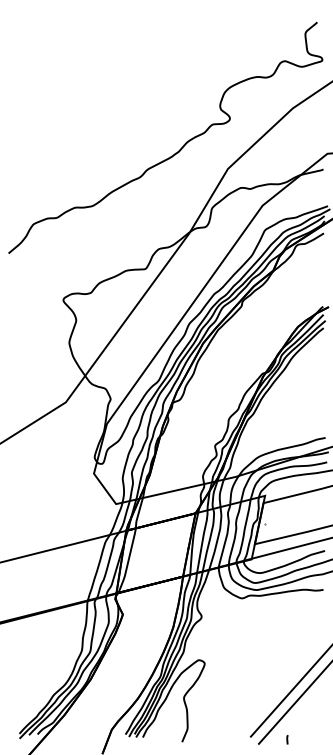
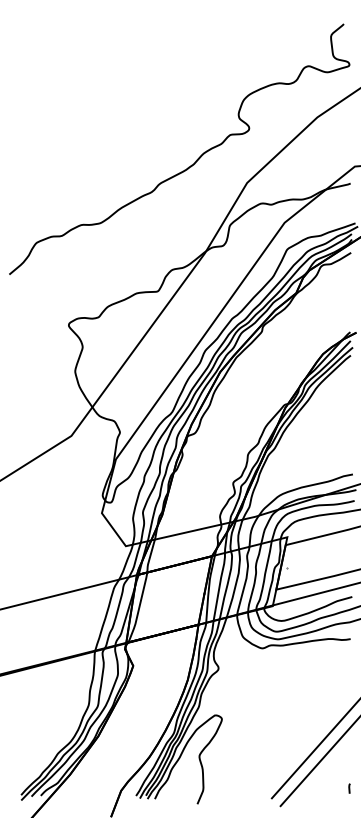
line: (287, 739) -> (349, 788), moved

